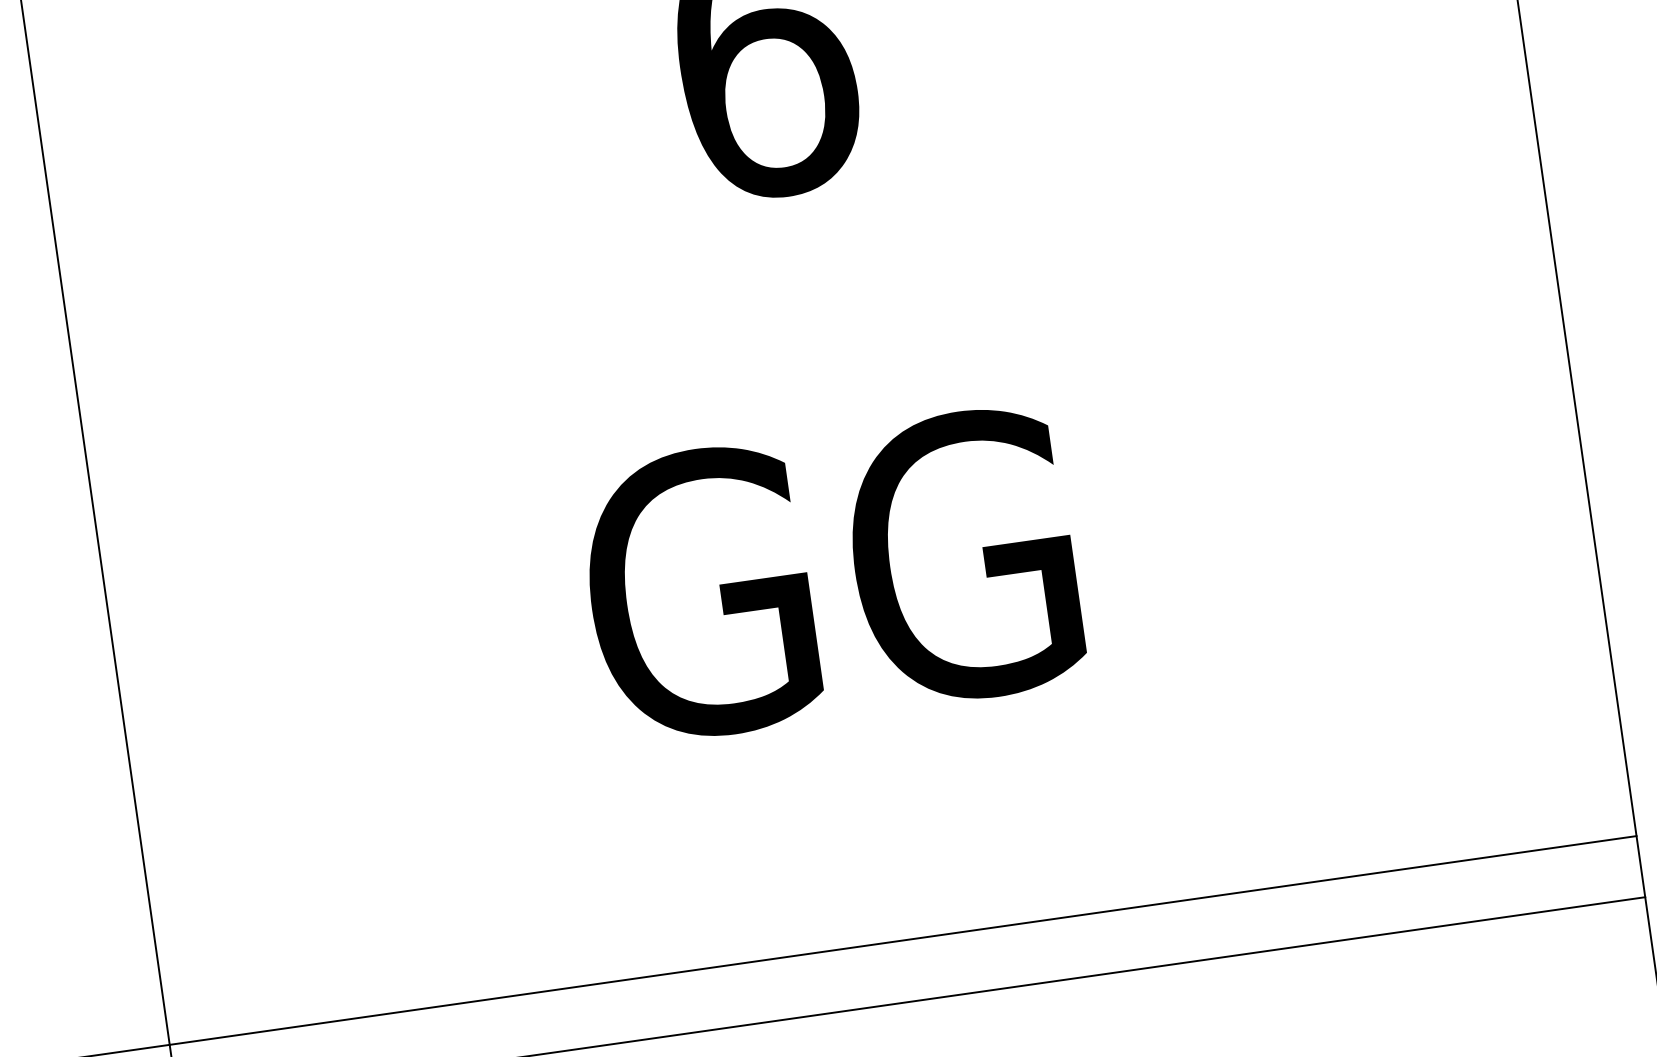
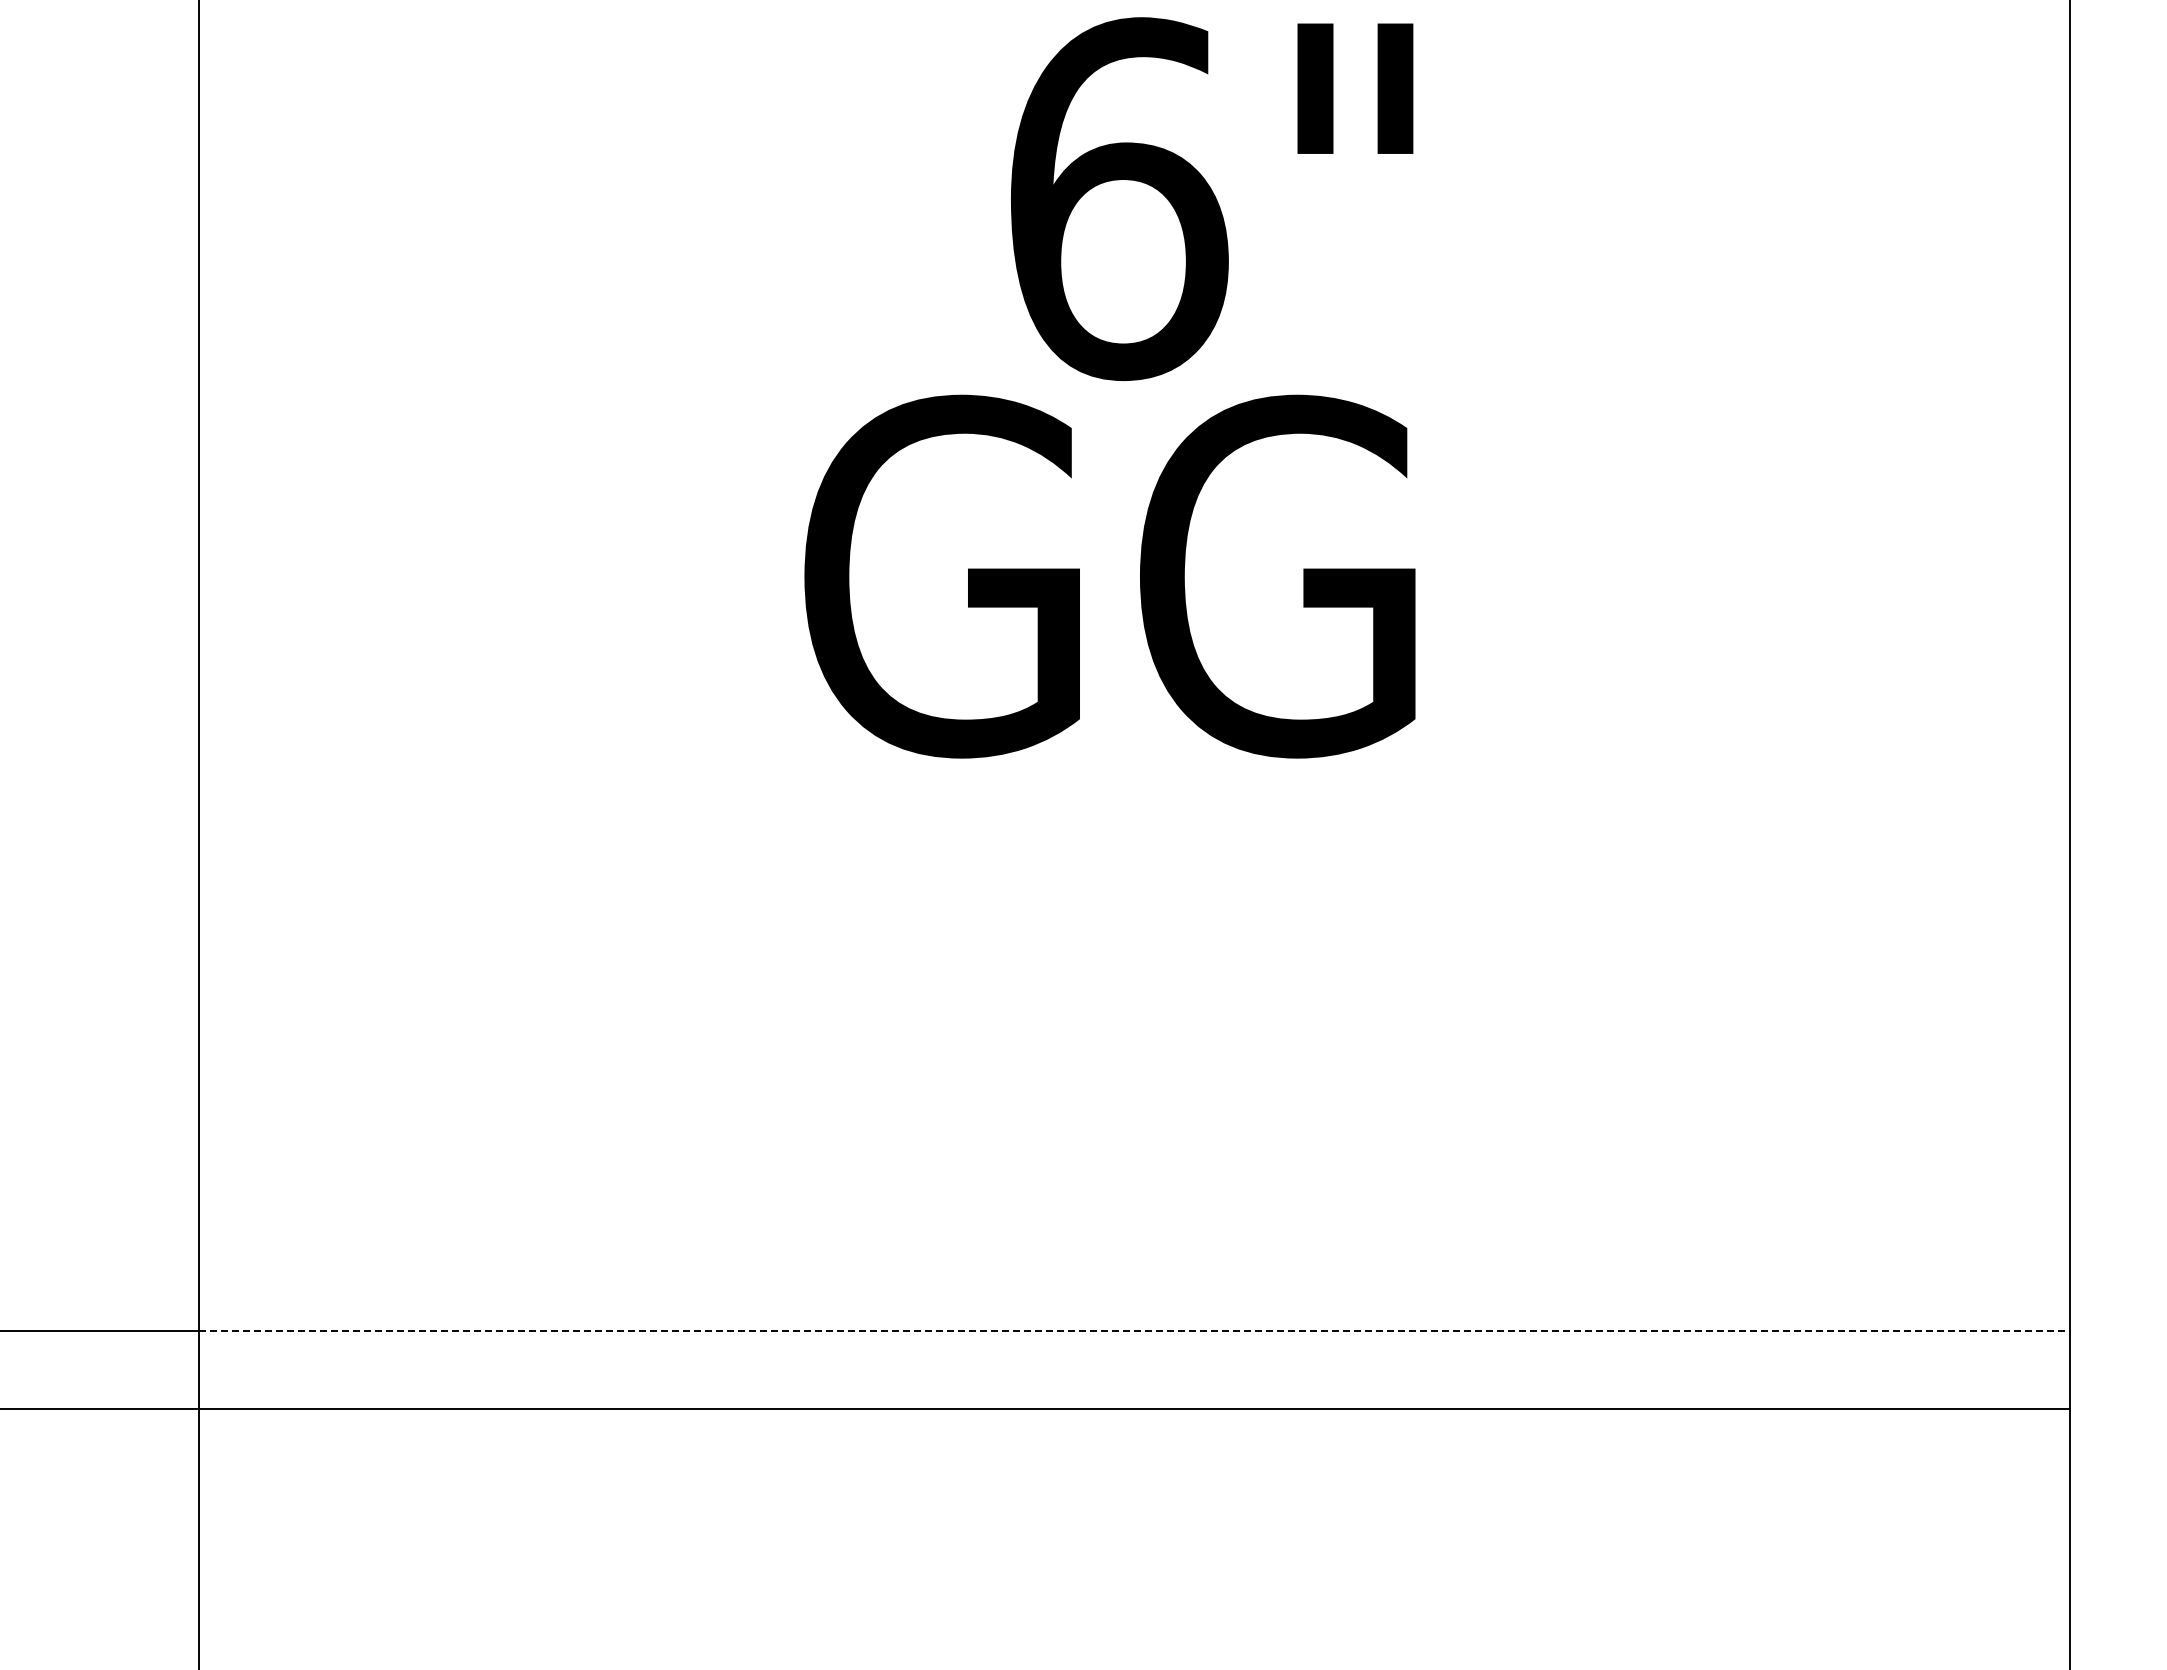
text: (831, 575) -> (1109, 576), moved
line: (903, 940) -> (1134, 1331), solid -> dashed

